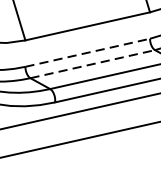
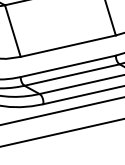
line: (88, 52) -> (68, 66), dashed -> solid
line: (93, 64) -> (72, 75), dashed -> solid

